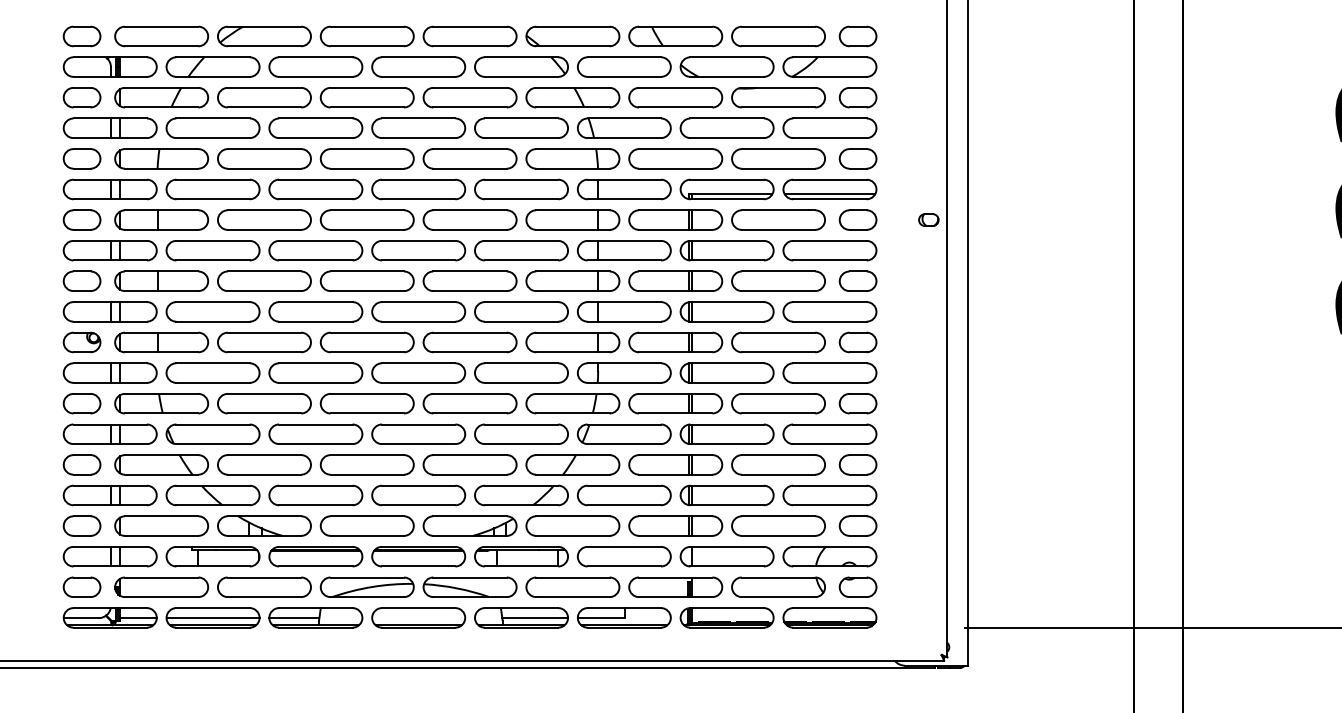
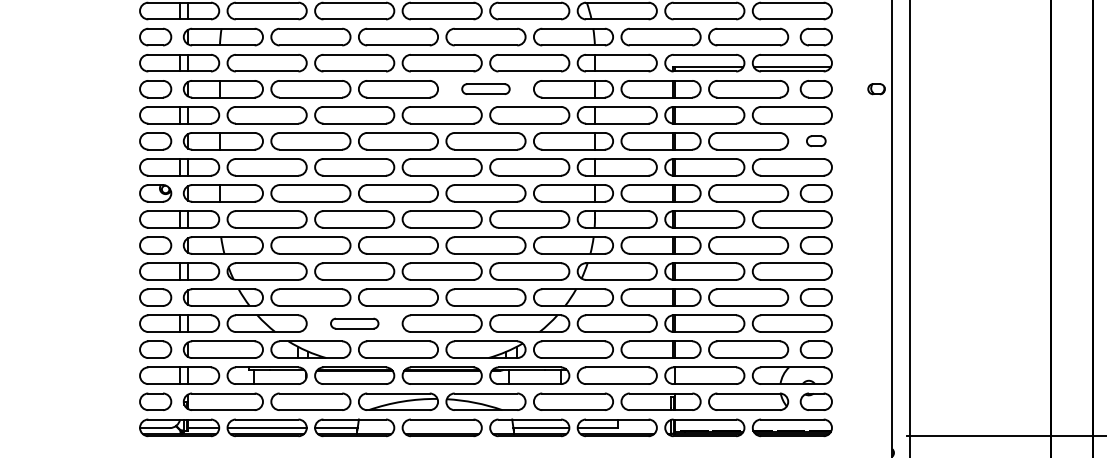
part: (469, 219) -> (485, 88), size x0.6
part: (857, 280) -> (815, 140), size x0.6
part: (315, 495) -> (354, 323), size x0.6

